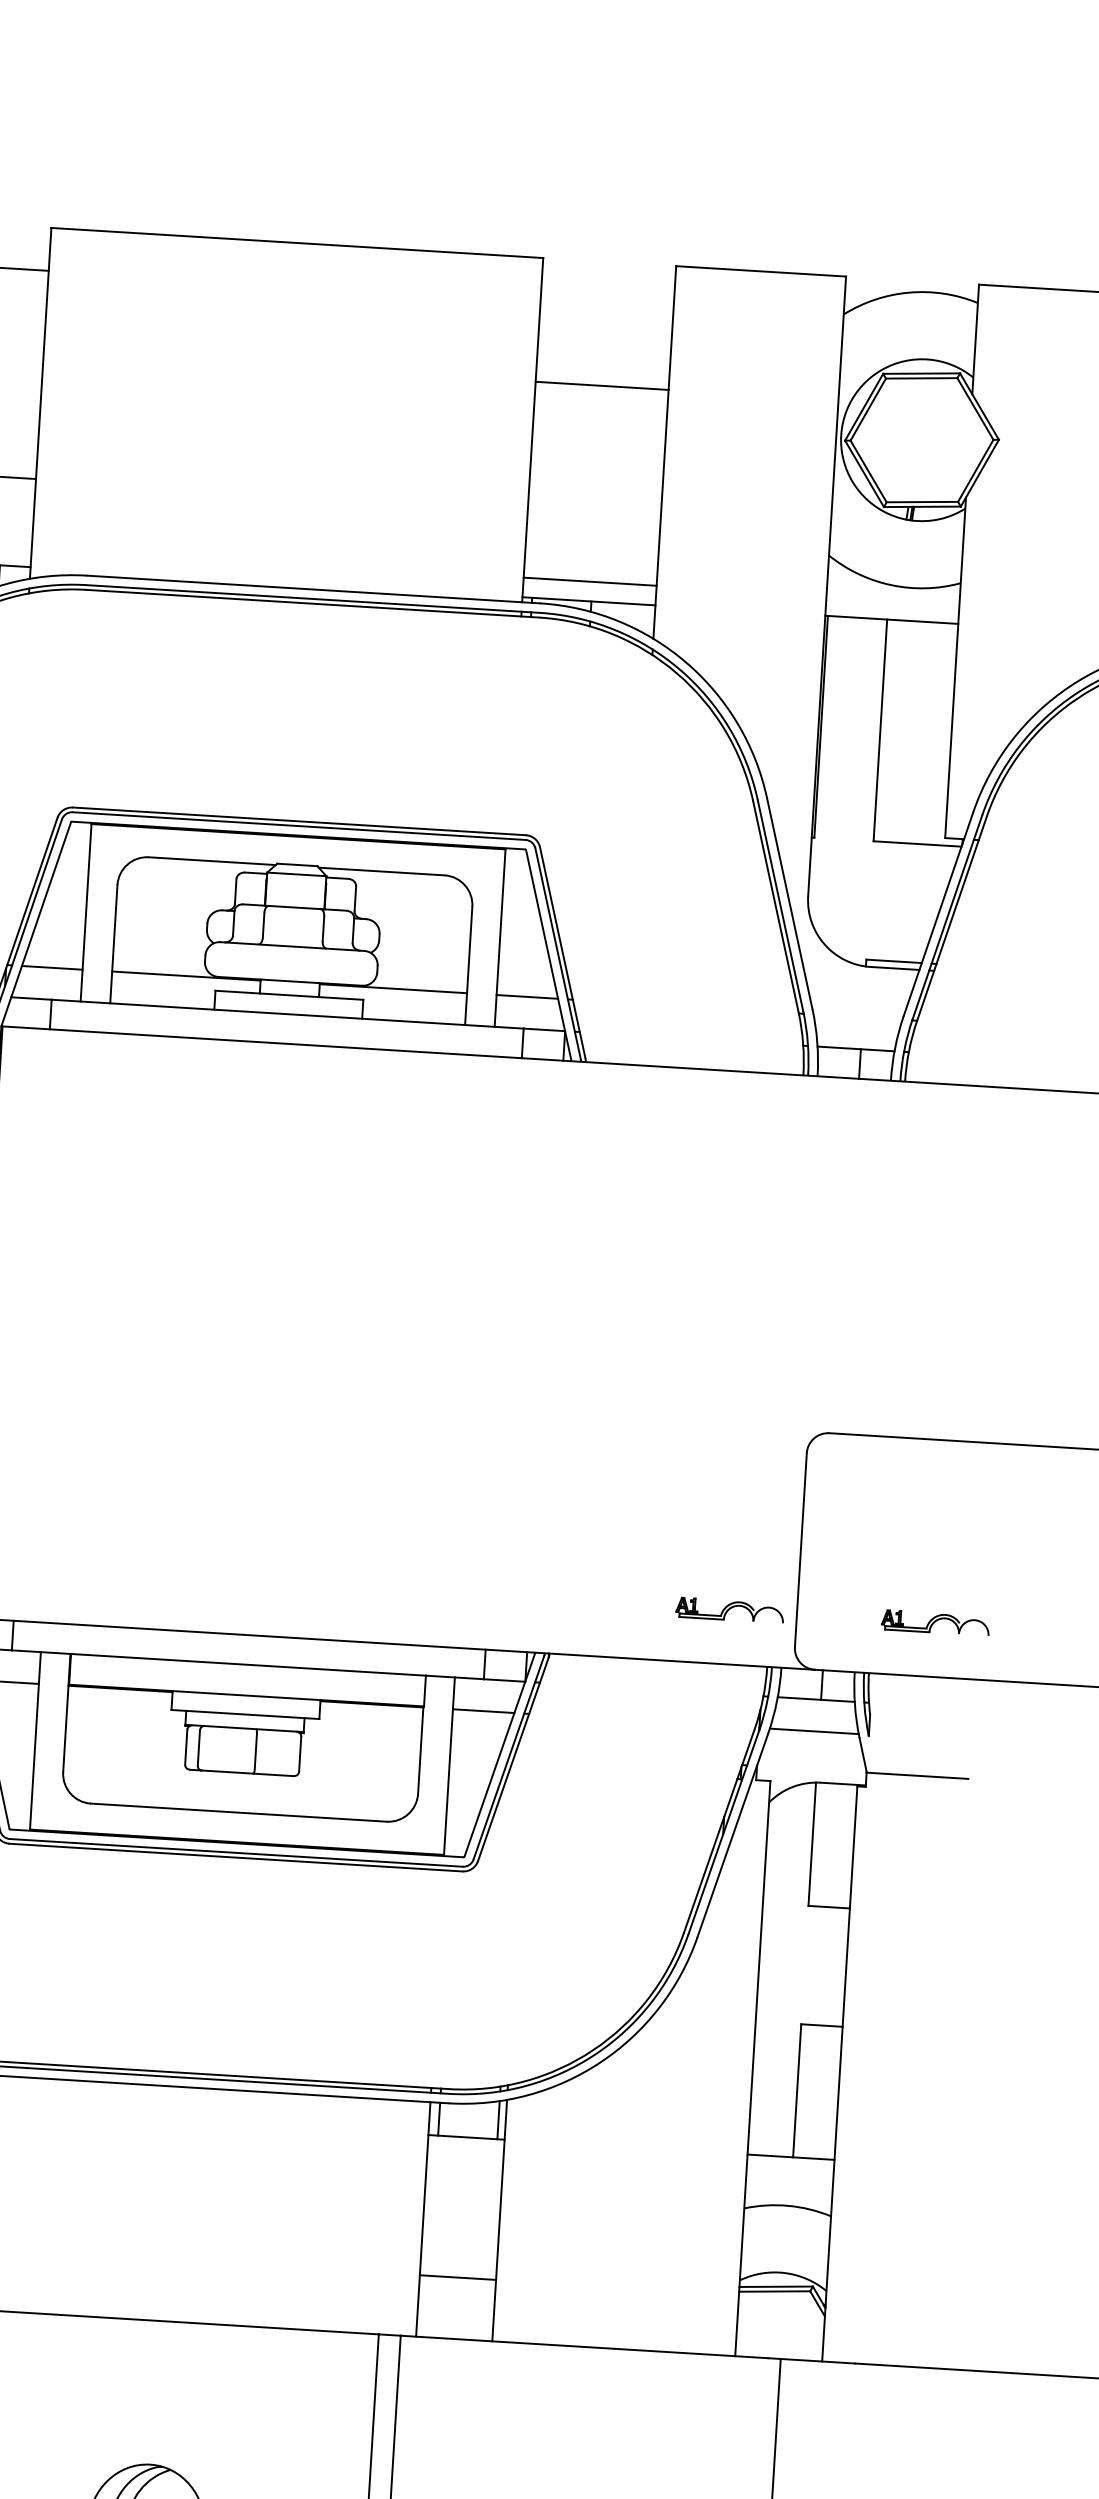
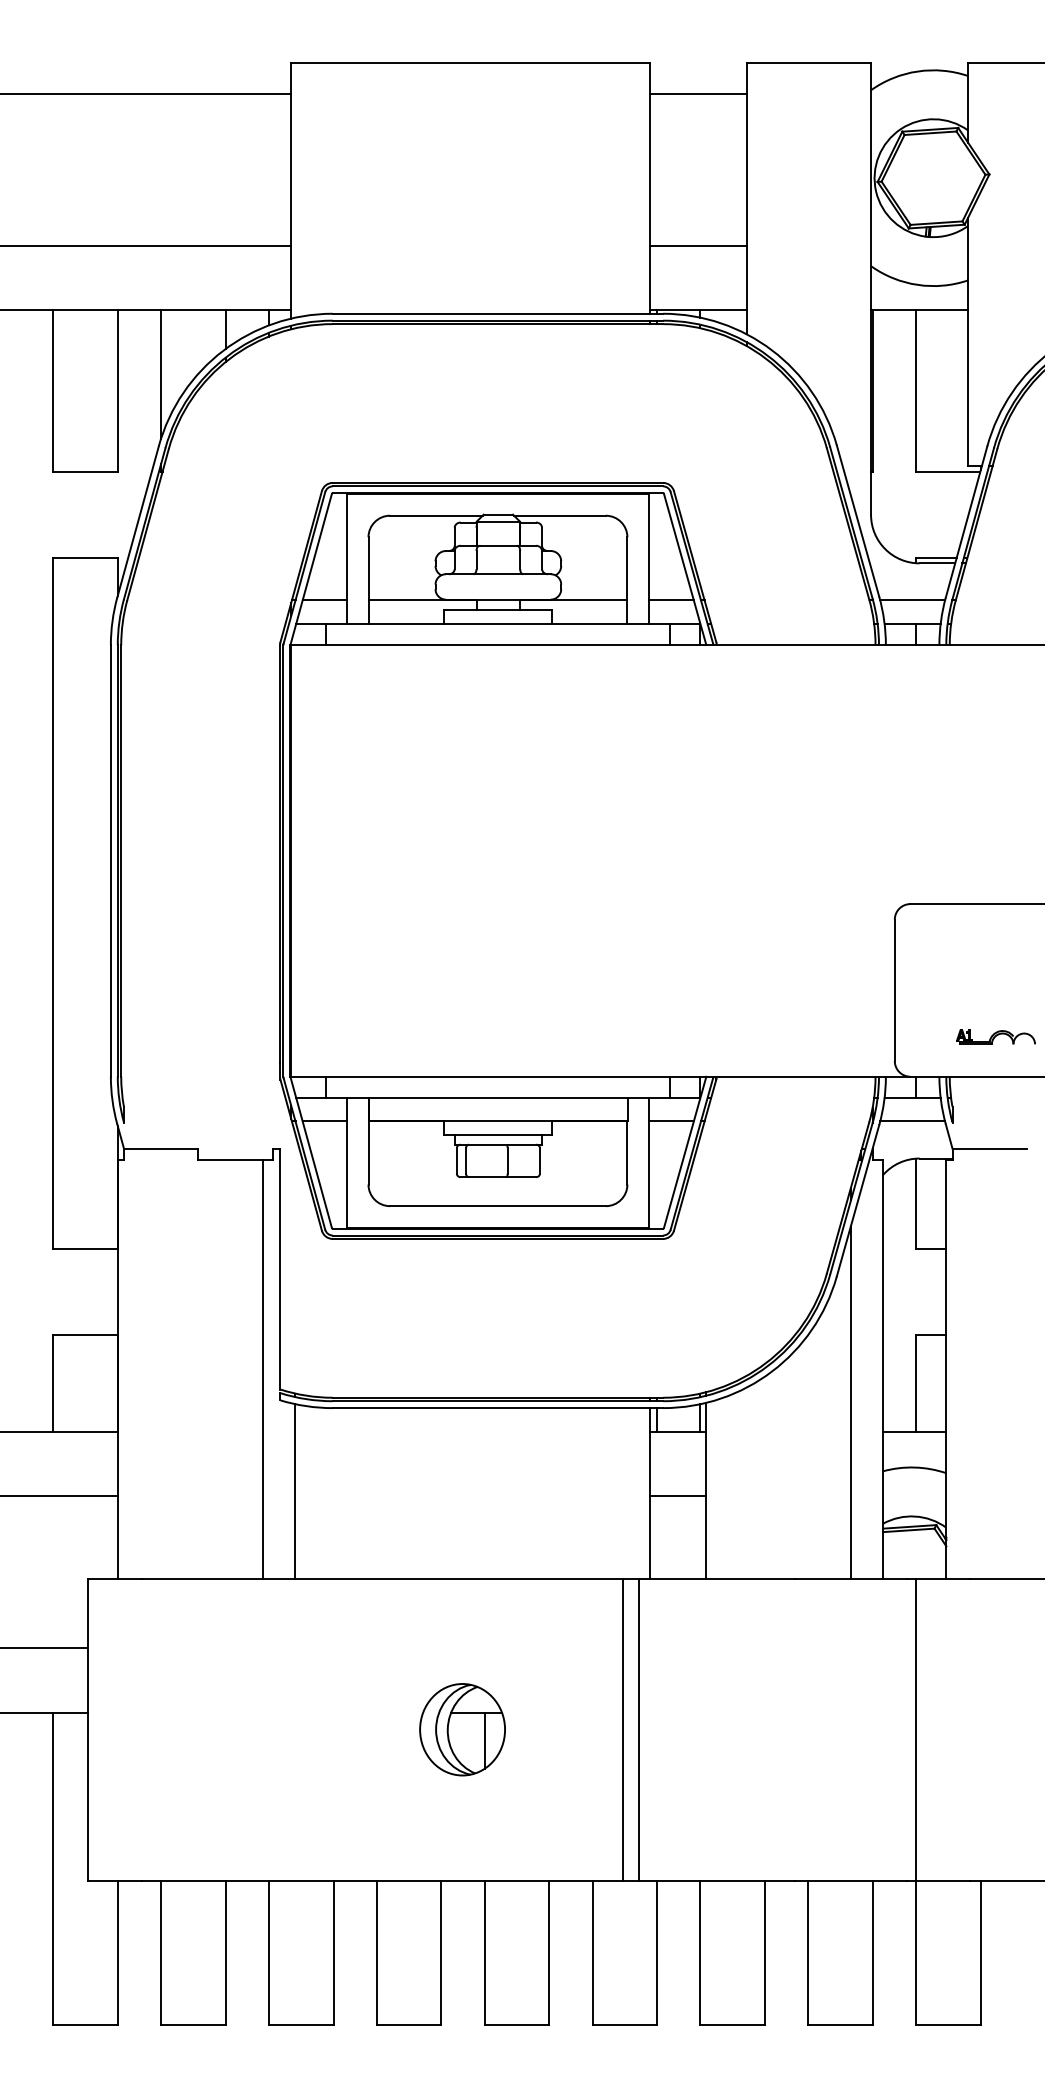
line: (602, 385) -> (698, 93), moved
line: (590, 581) -> (698, 245), moved
line: (857, 1017) -> (912, 600), added
part: (729, 1609) -> (845, 1036), removed
line: (705, 2111) -> (850, 1402), added
line: (457, 2277) -> (677, 1496), moved

